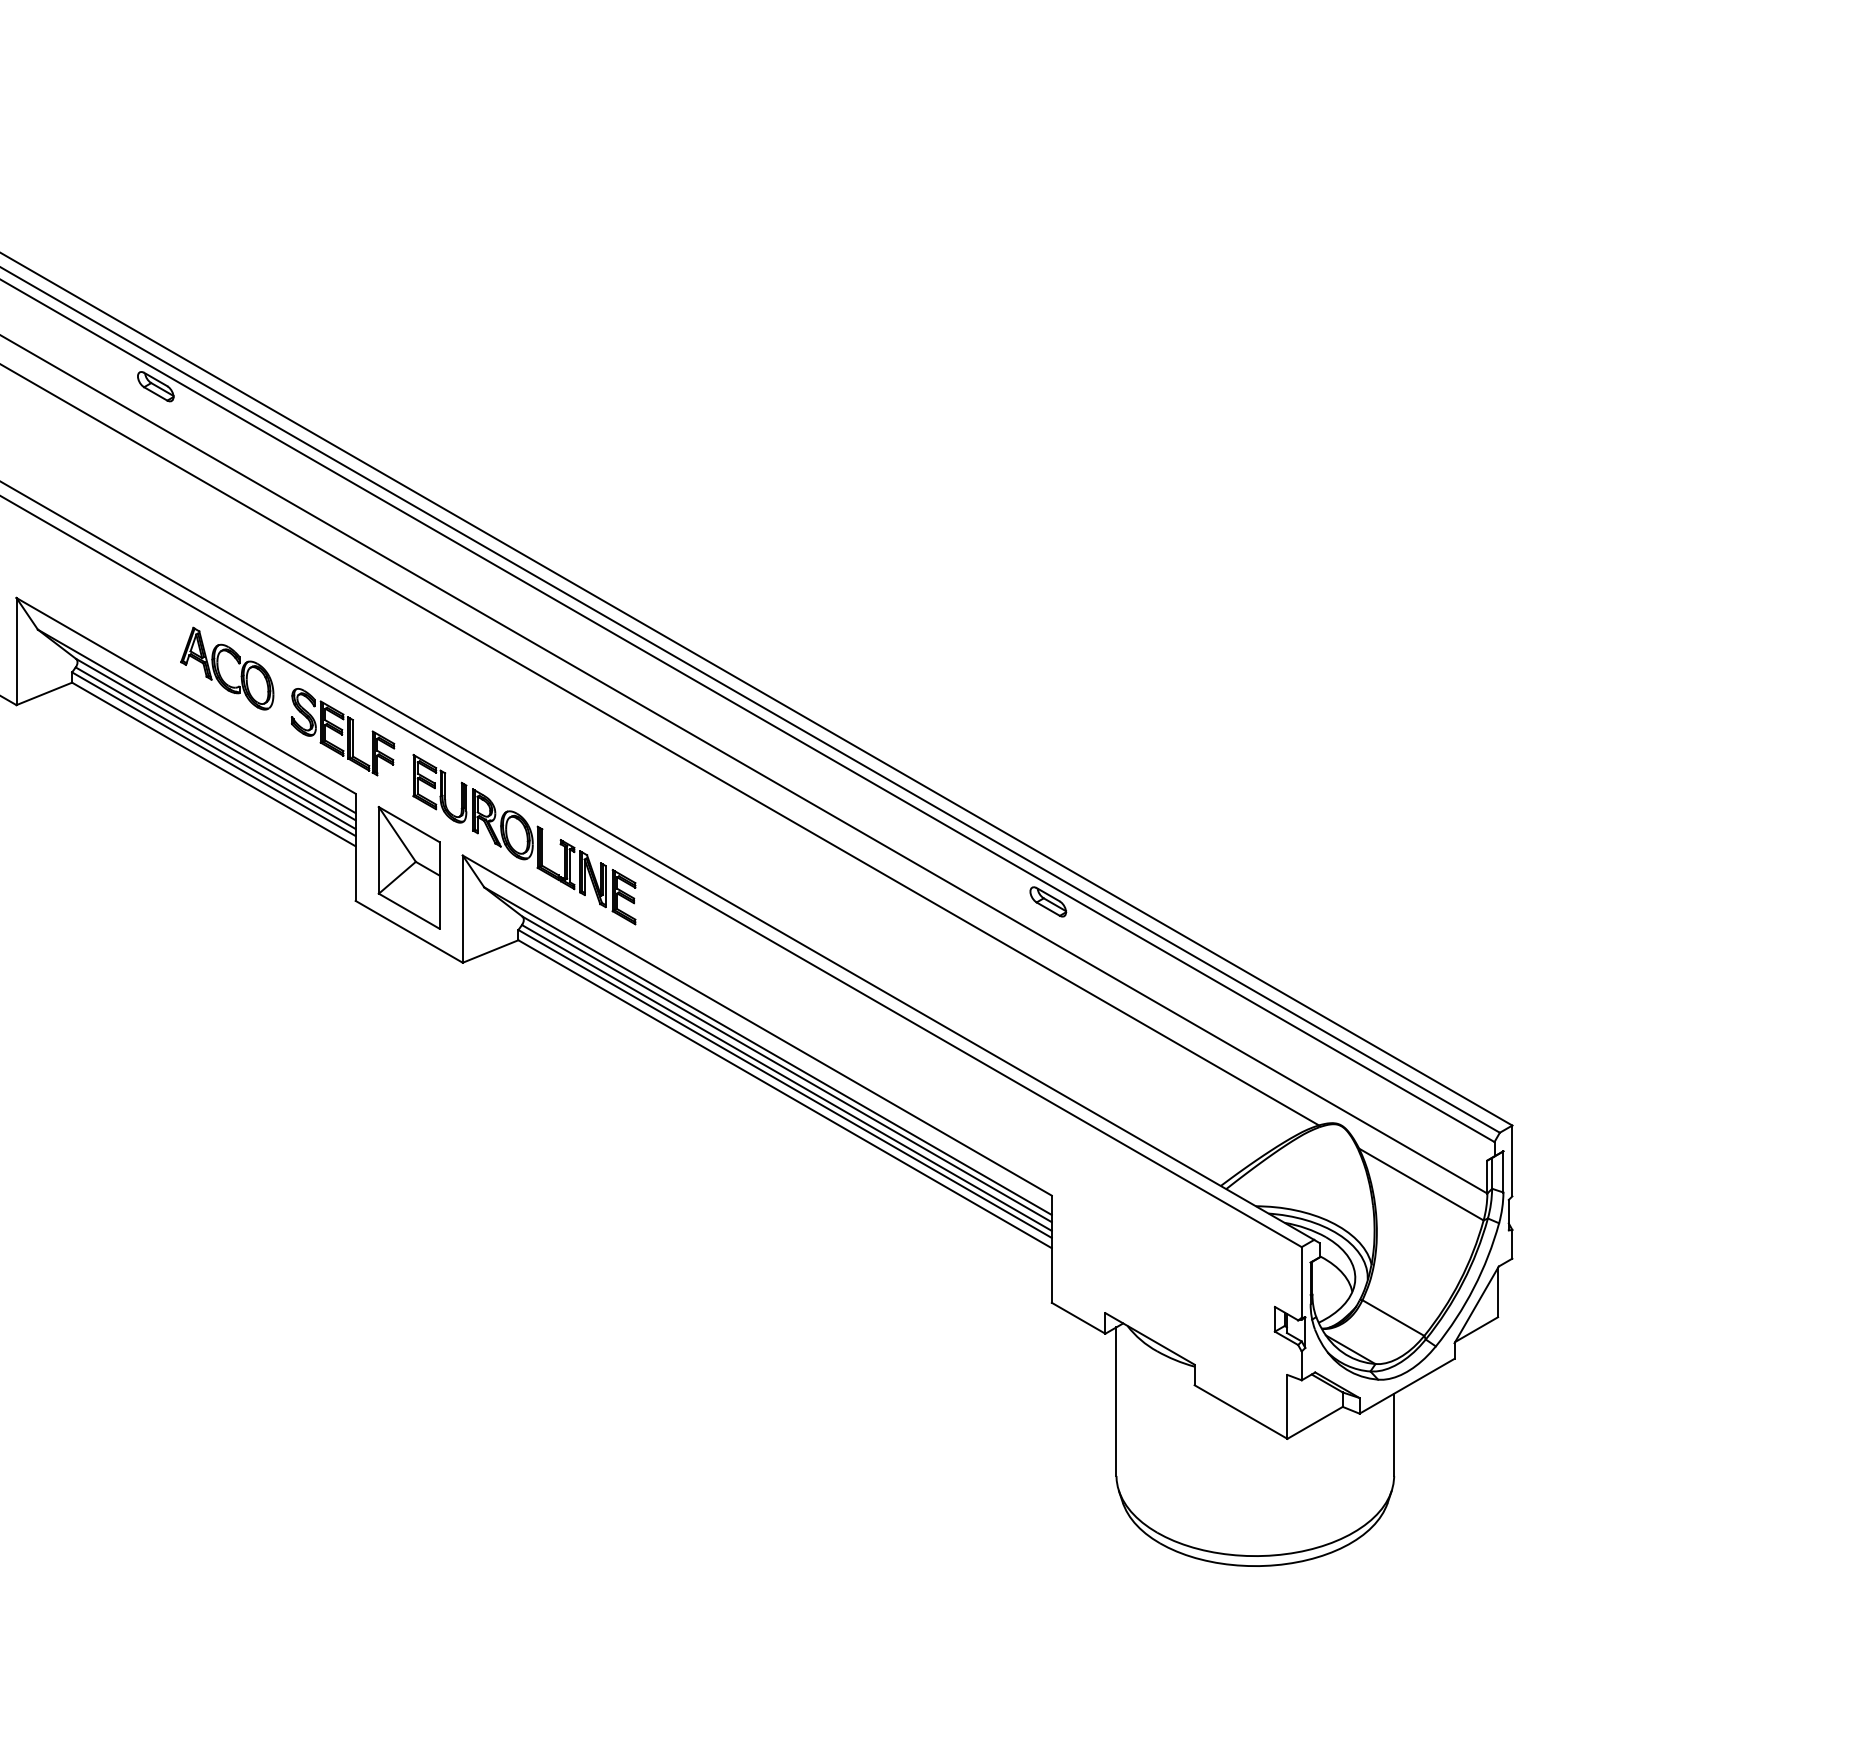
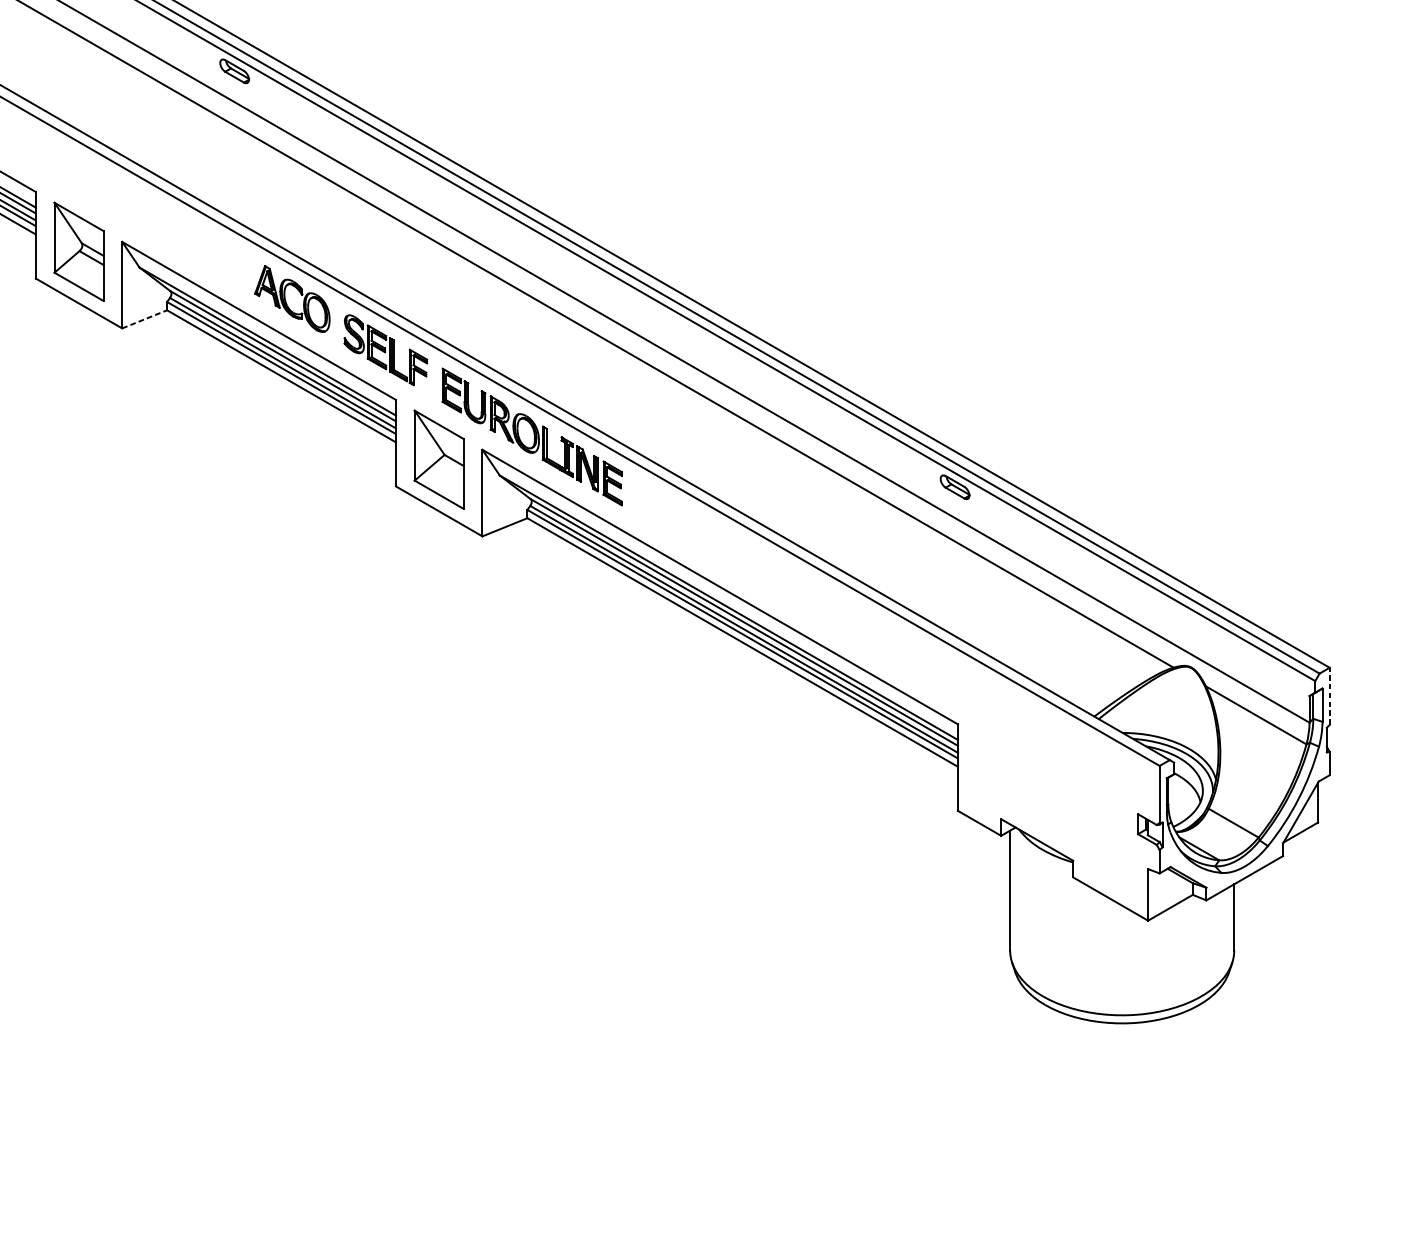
line: (44, 693) -> (144, 319), solid -> dashed
line: (1512, 1160) -> (1329, 695), solid -> dashed

